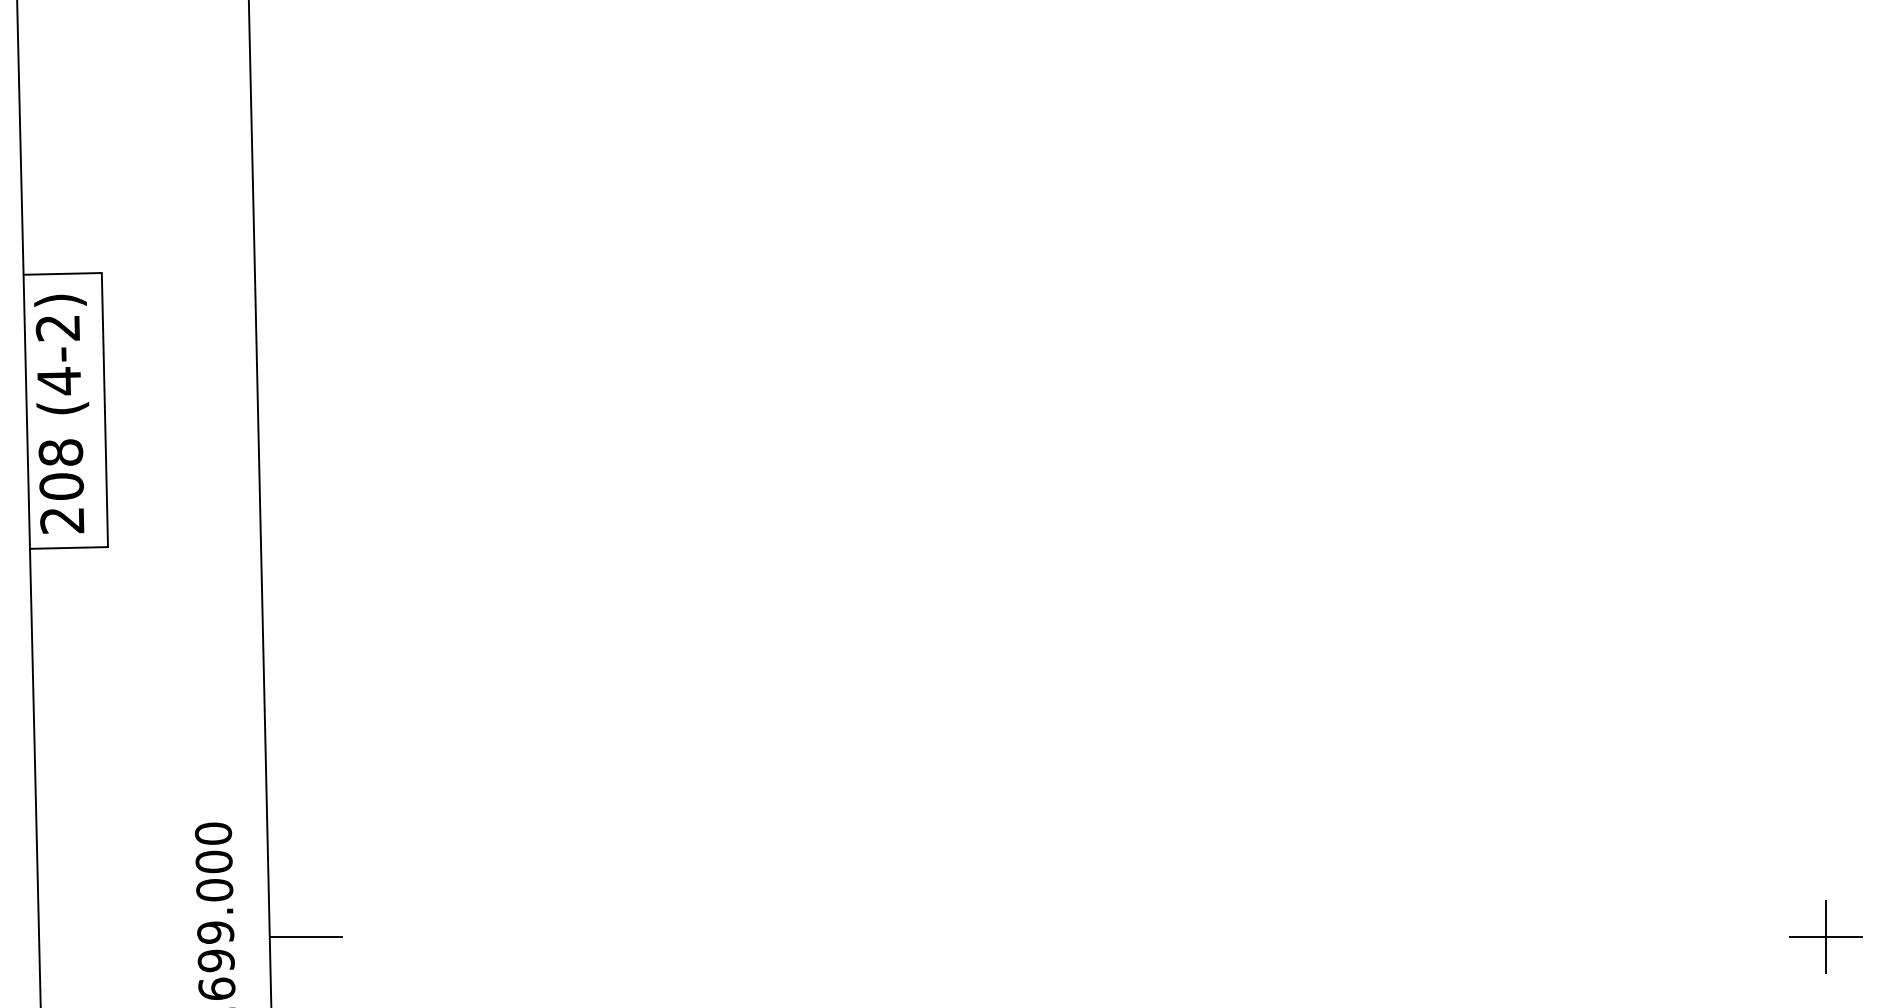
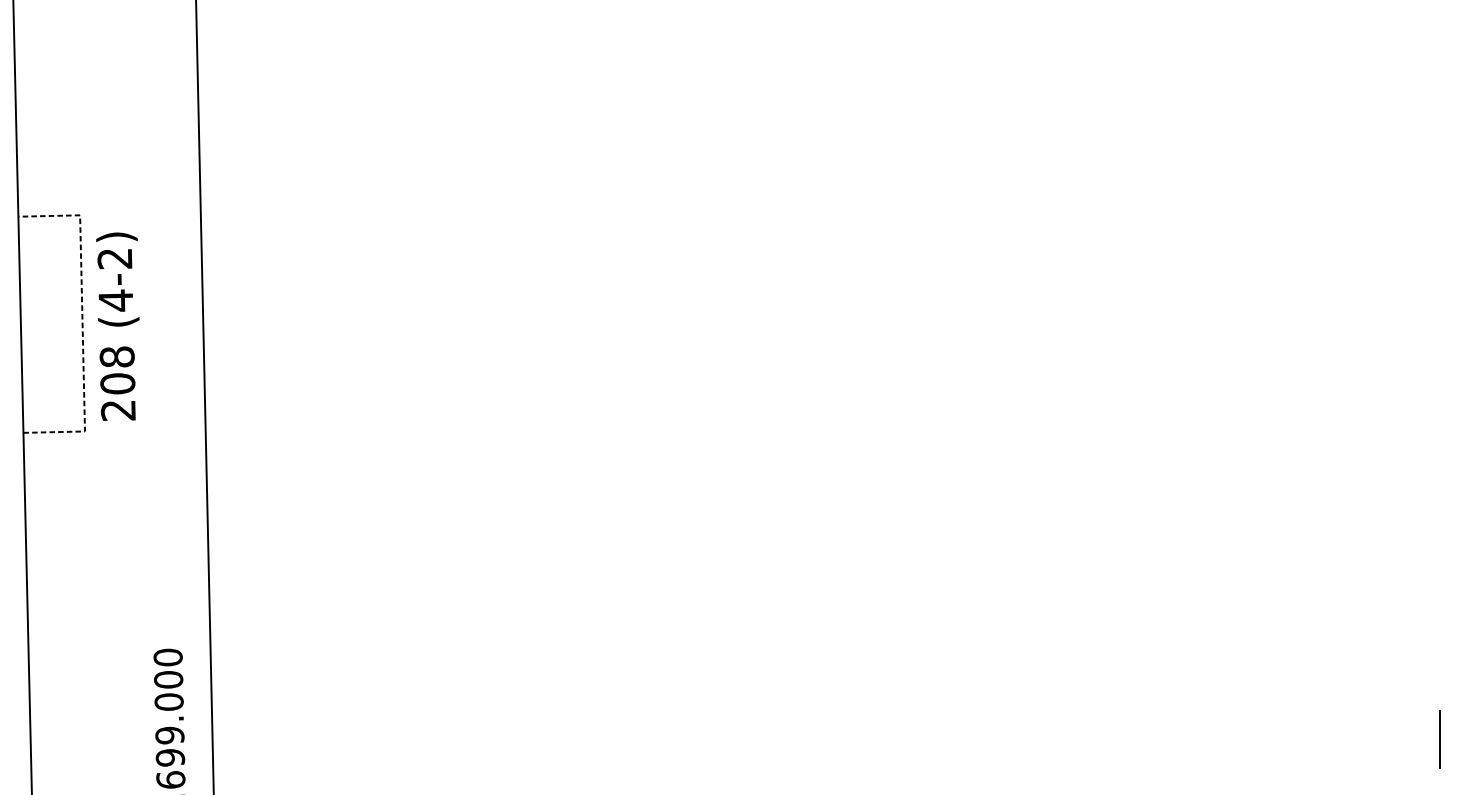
line: (104, 409) -> (82, 322), solid -> dashed
text: (61, 413) -> (117, 326), moved
line: (305, 937) -> (240, 739), removed
line: (1826, 937) -> (1440, 739), removed

